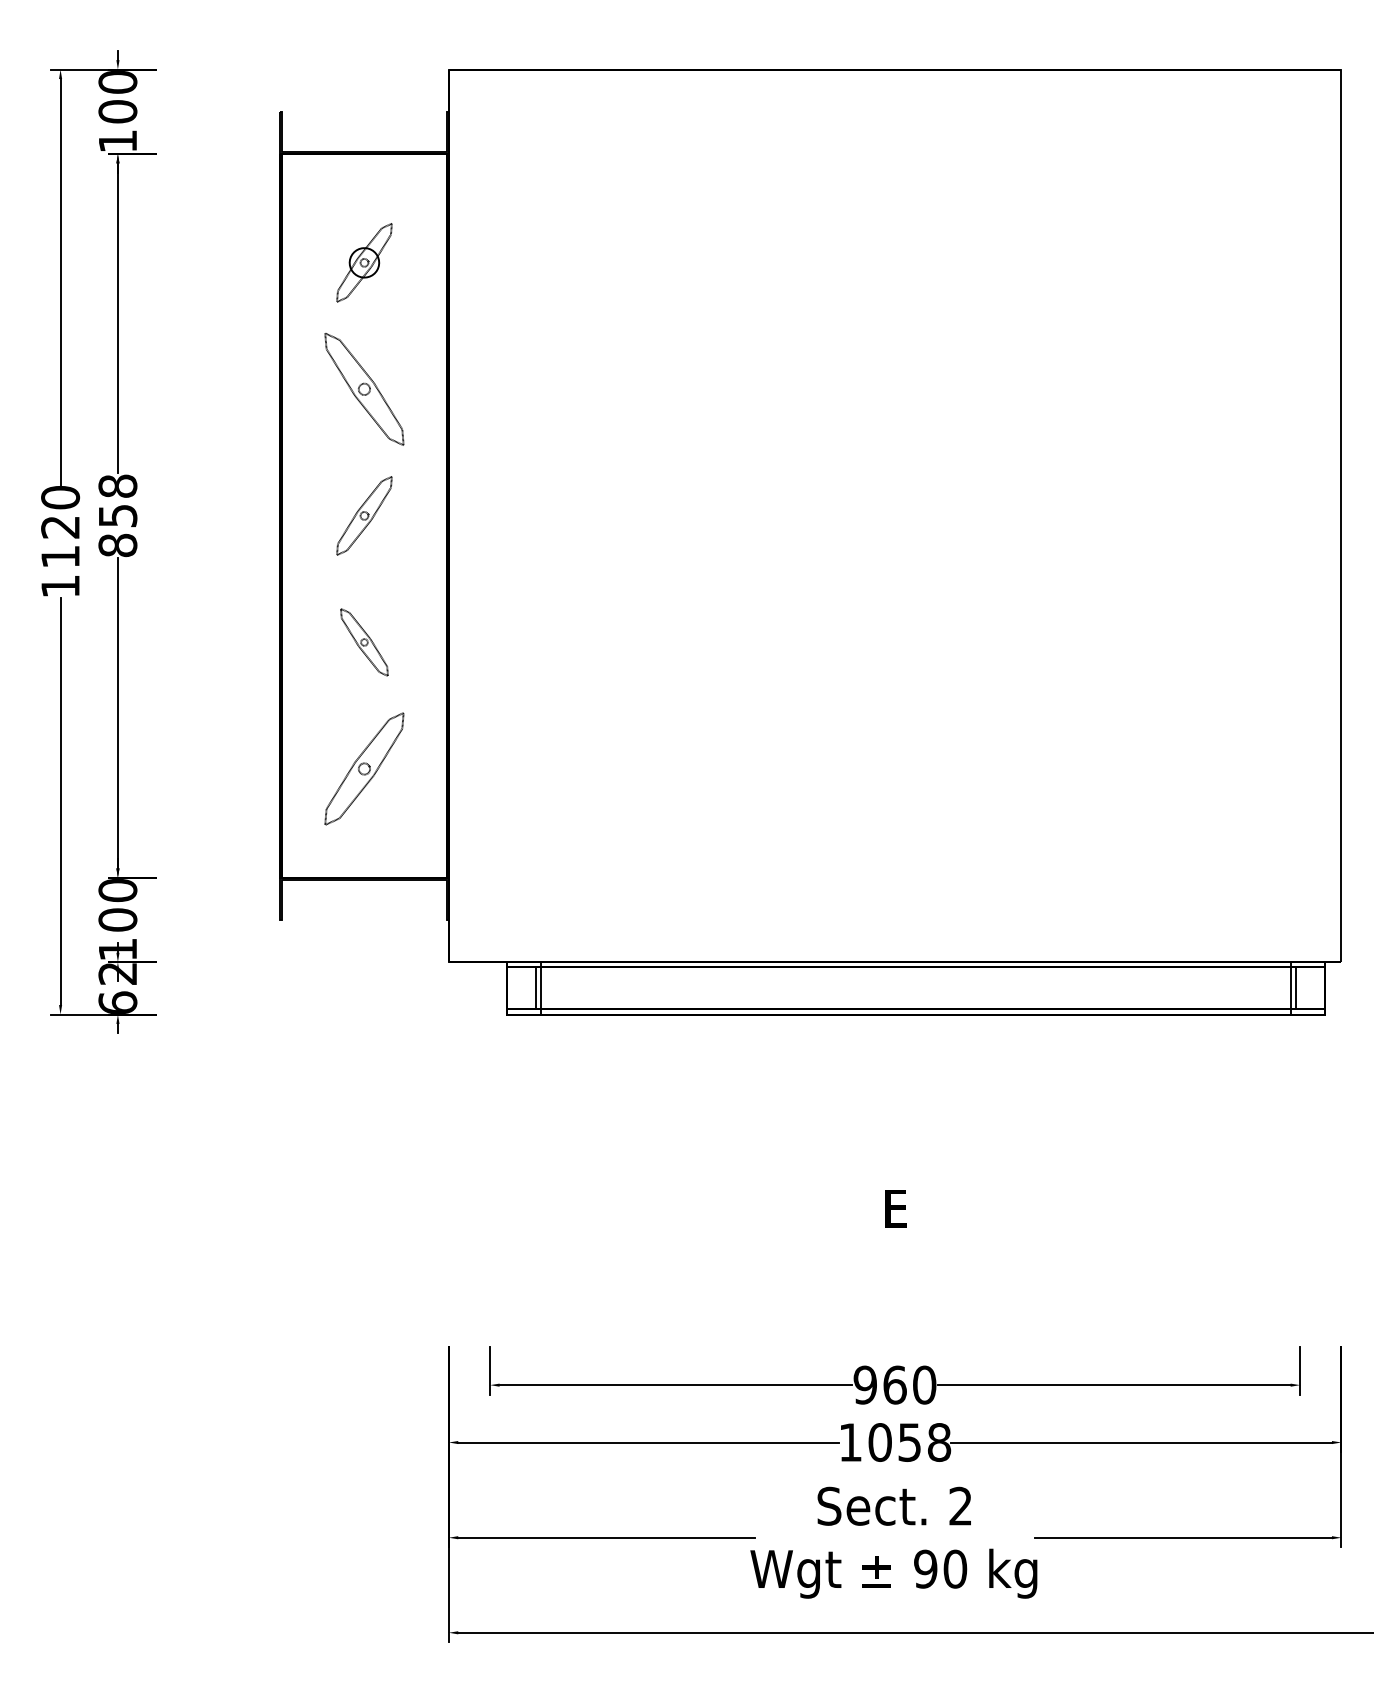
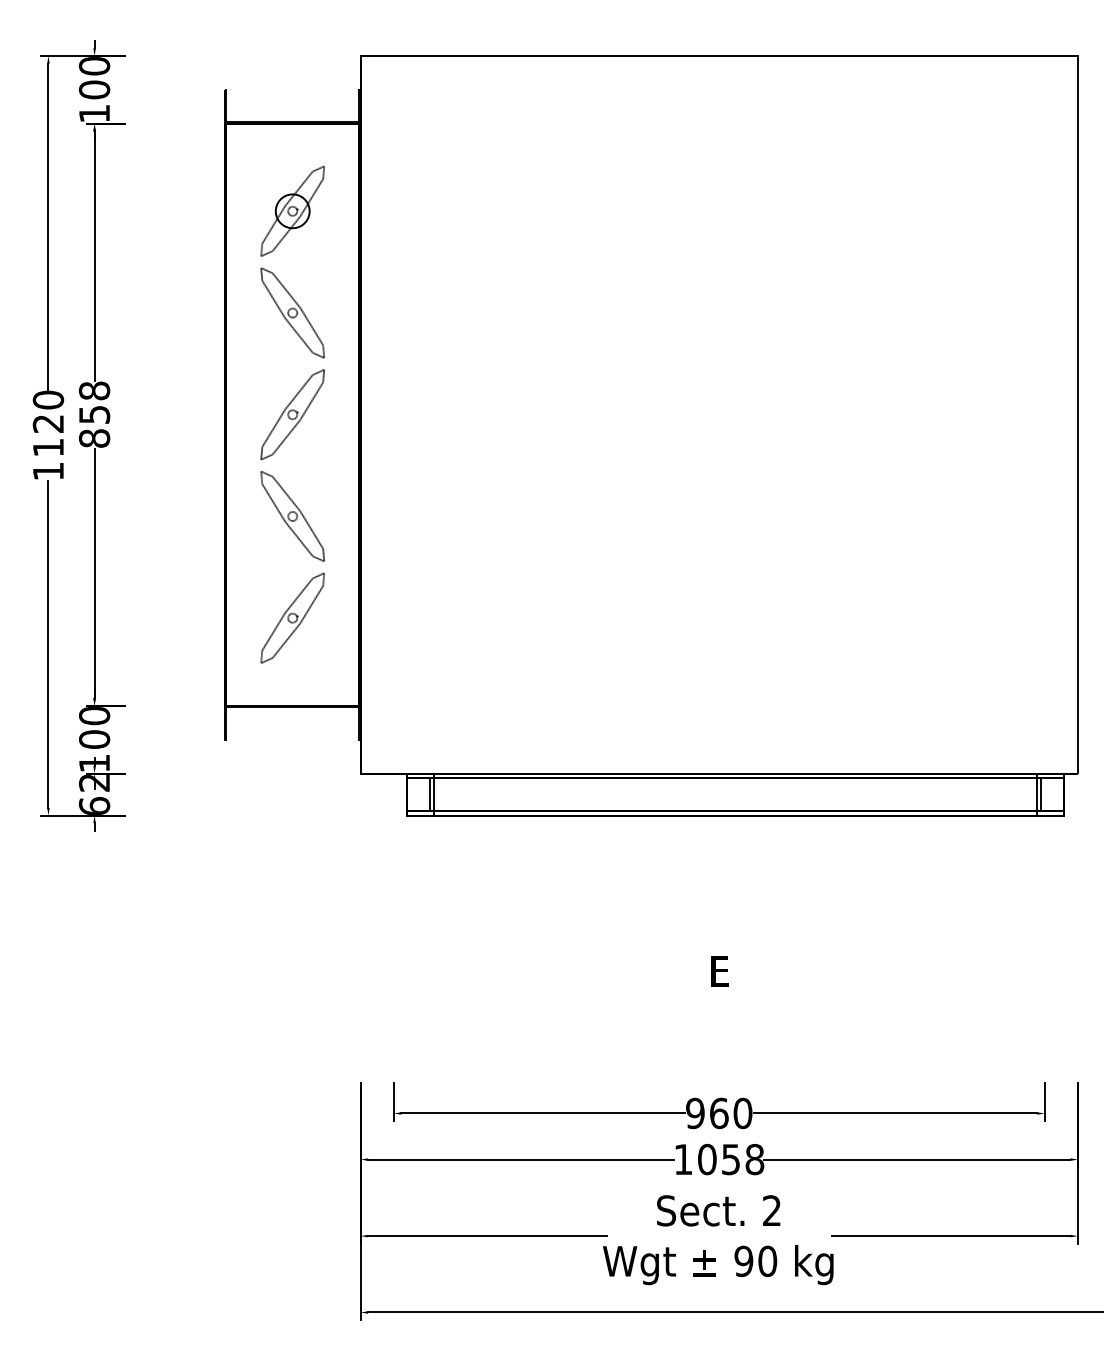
part: (364, 262) -> (292, 211), size x1.43
part: (364, 515) -> (292, 414), size x1.43
part: (364, 642) -> (292, 516), size x1.67

